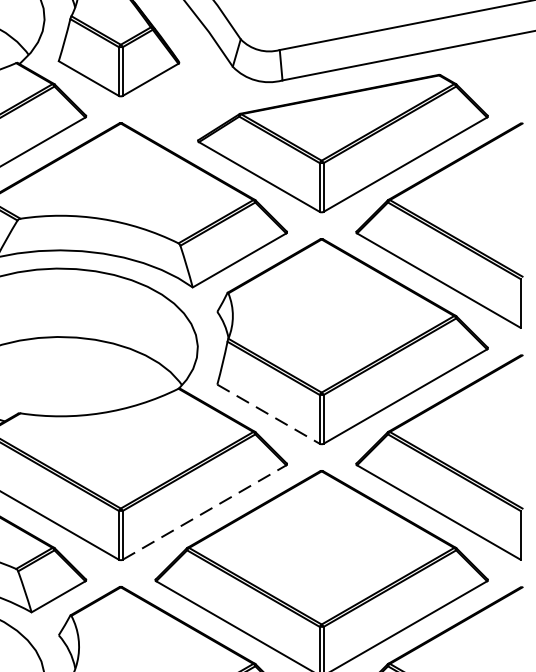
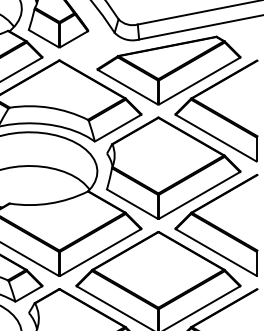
line: (269, 415) -> (132, 204), dashed -> solid
line: (204, 512) -> (100, 252), dashed -> solid

